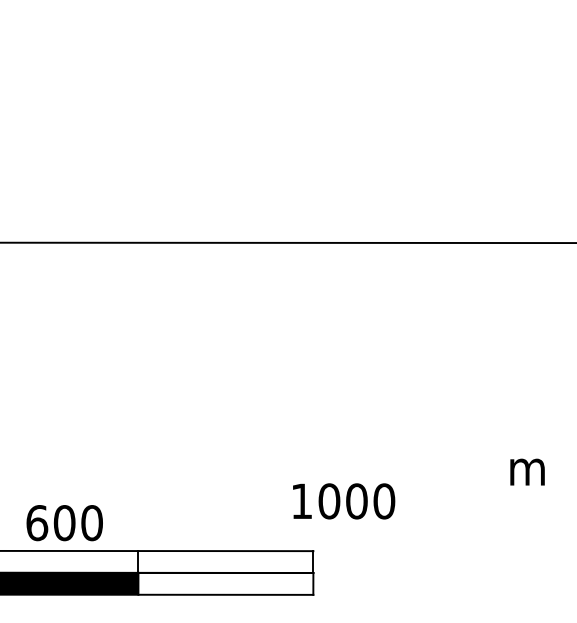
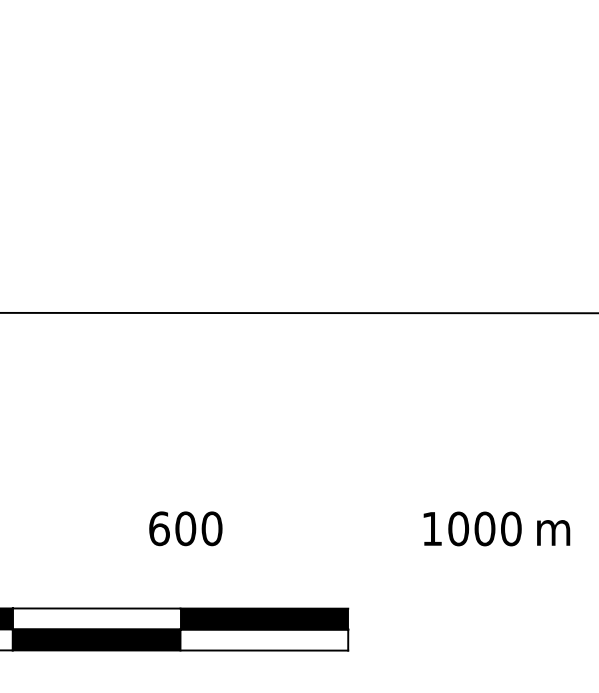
text: (343, 500) -> (472, 528), moved
text: (64, 522) -> (185, 528), moved
fill: (226, 561) -> (264, 618), added

